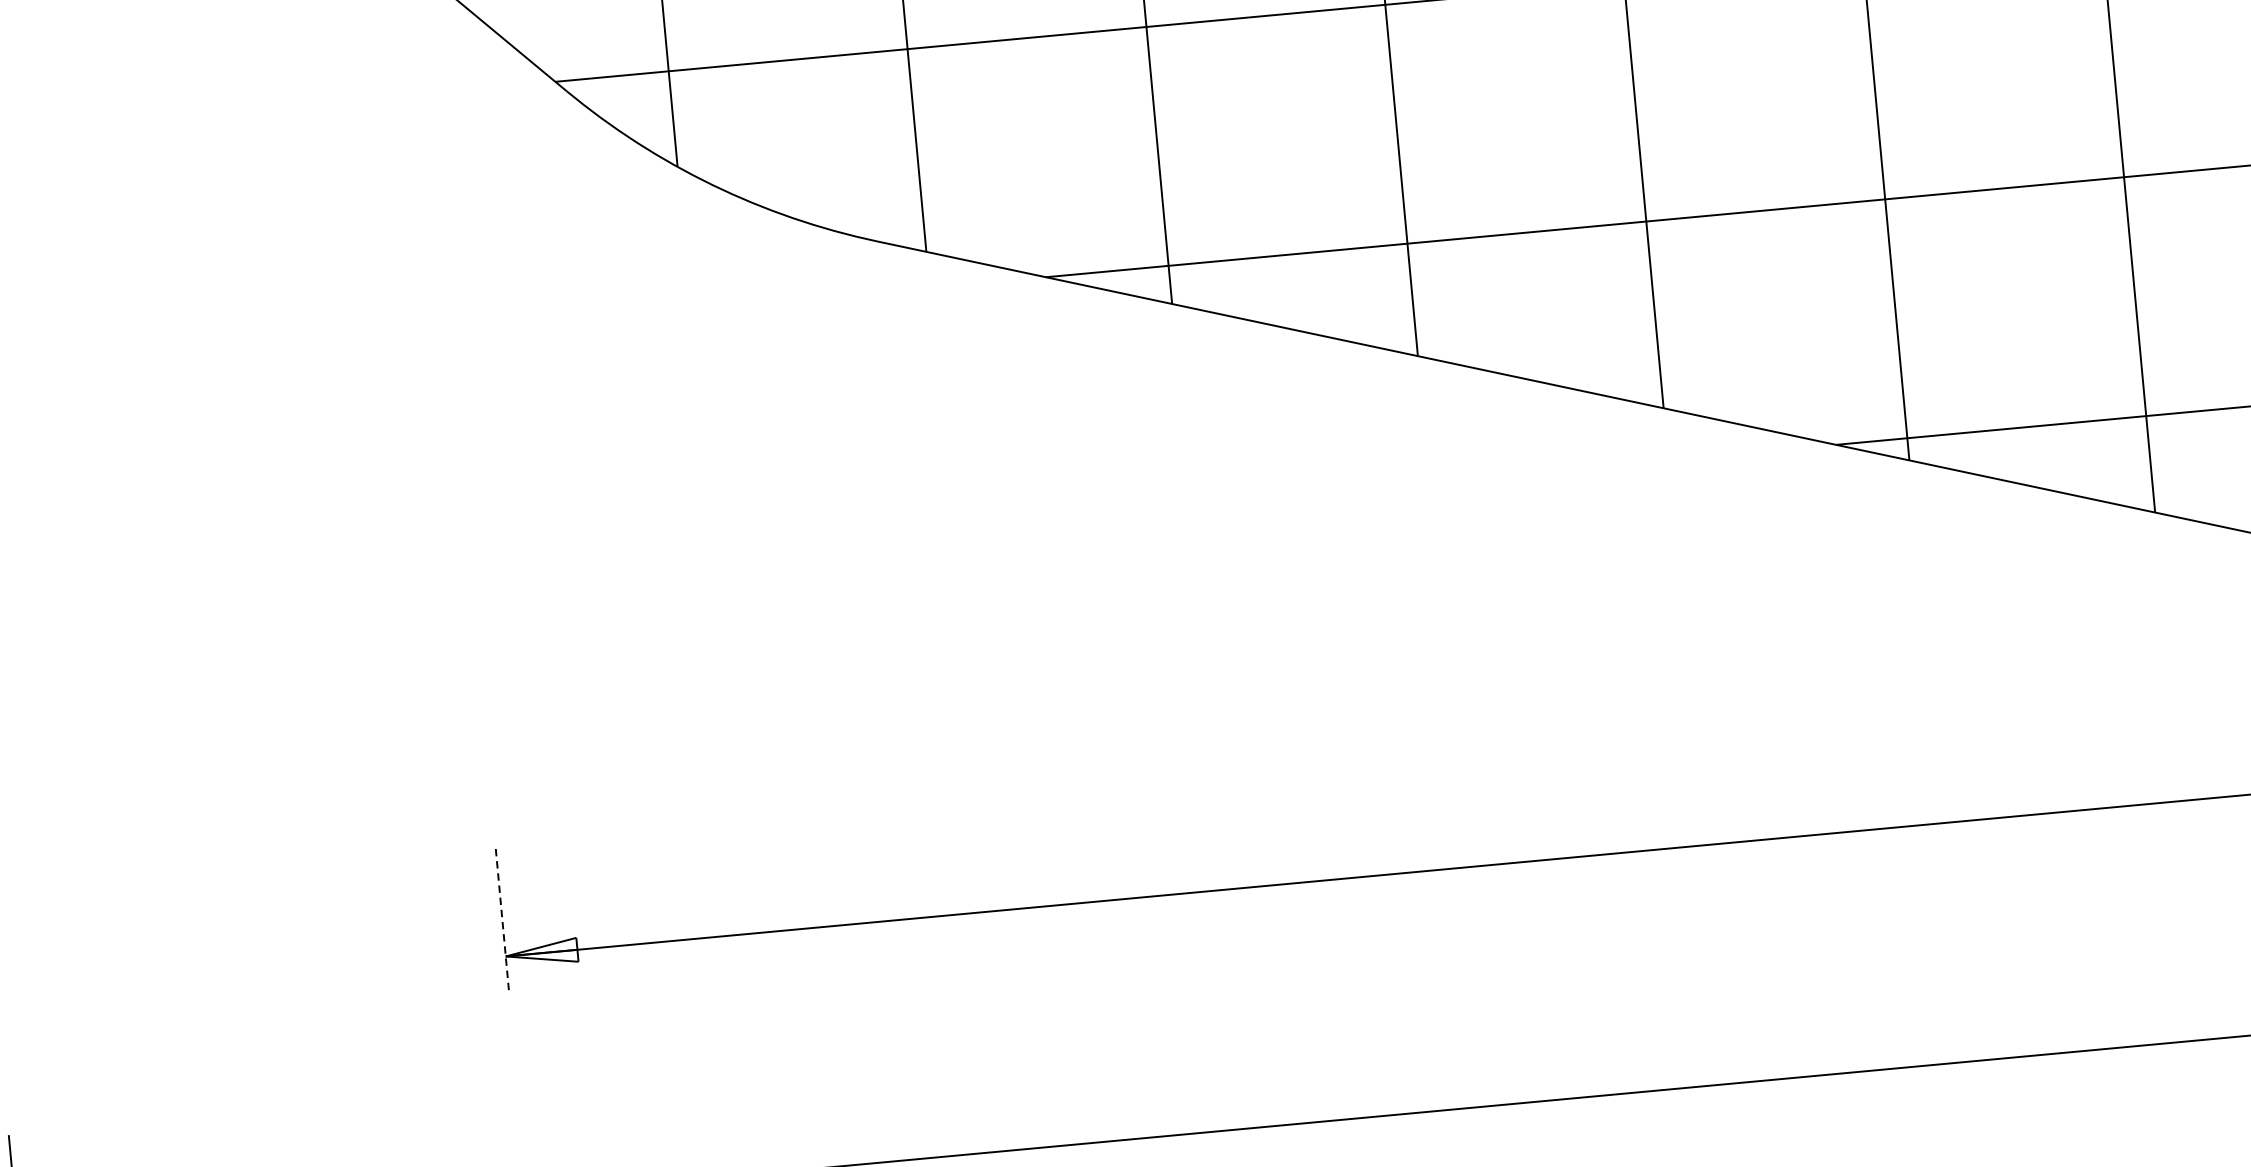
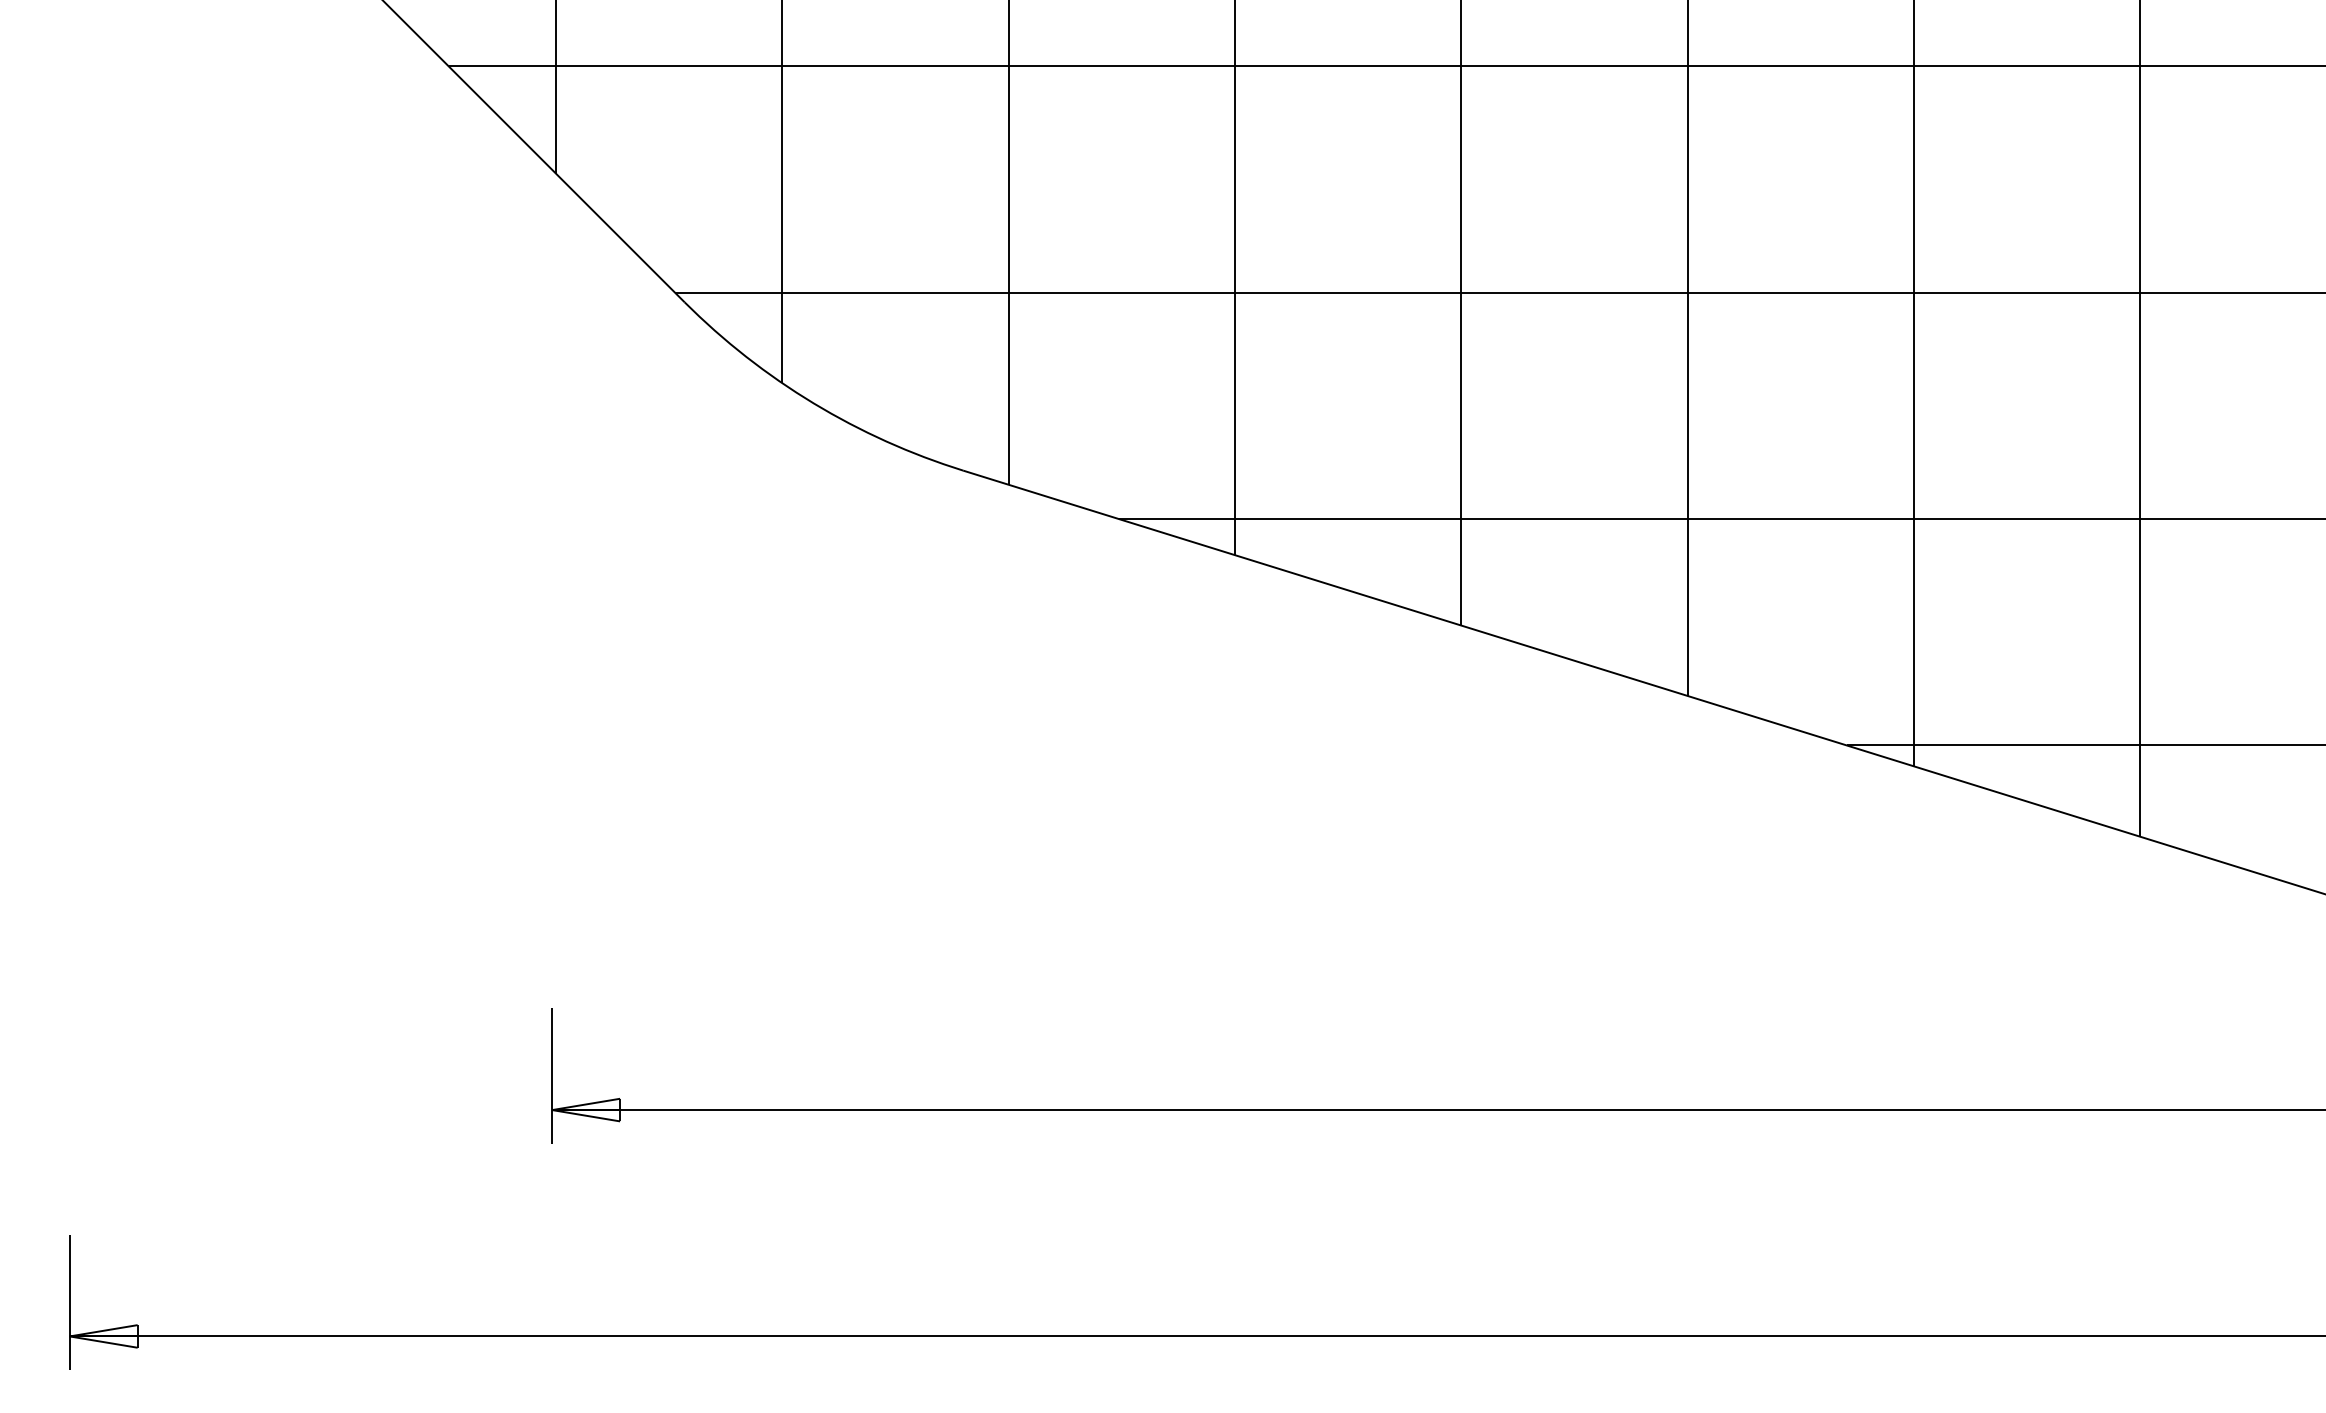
line: (502, 920) -> (552, 1076), dashed -> solid

